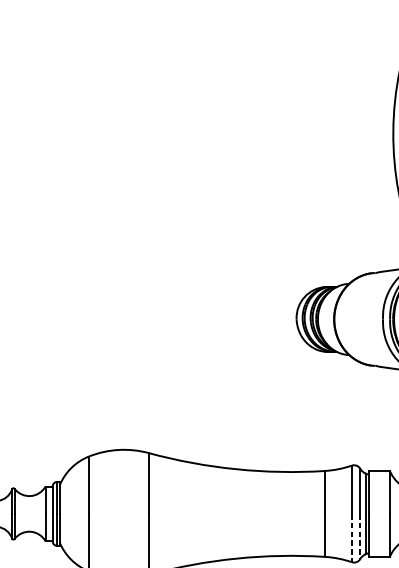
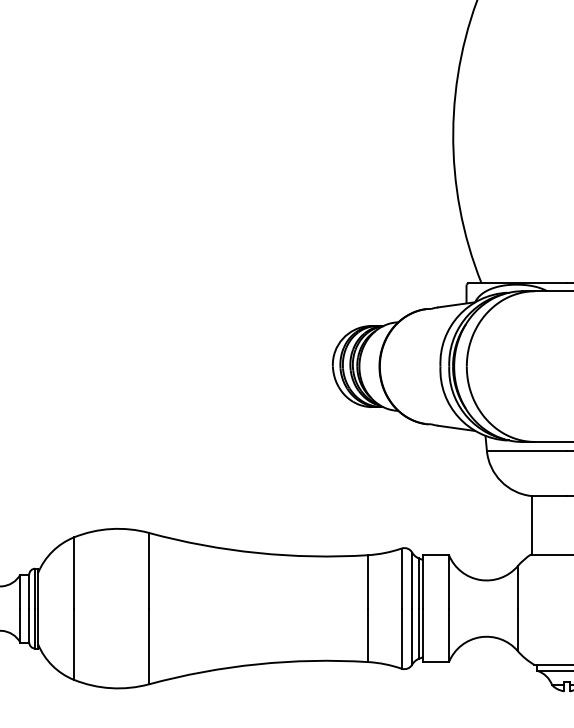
line: (360, 537) -> (412, 637), dashed -> solid
line: (351, 538) -> (401, 639), dashed -> solid

